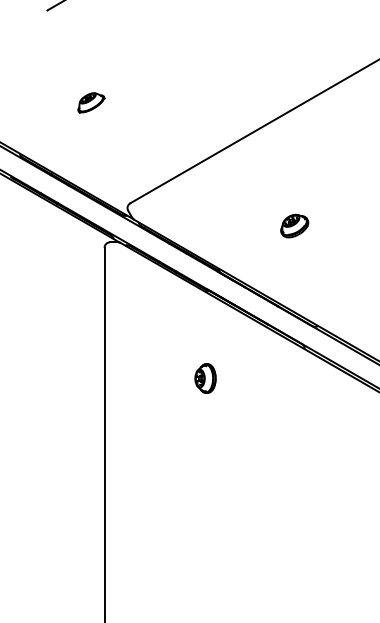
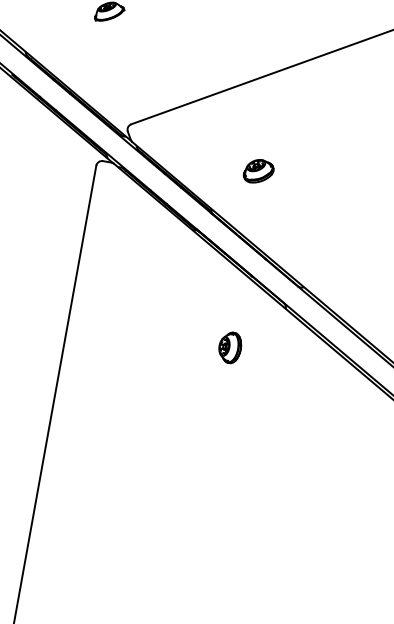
part: (294, 225) -> (258, 171), moved
part: (205, 378) -> (230, 347), moved

